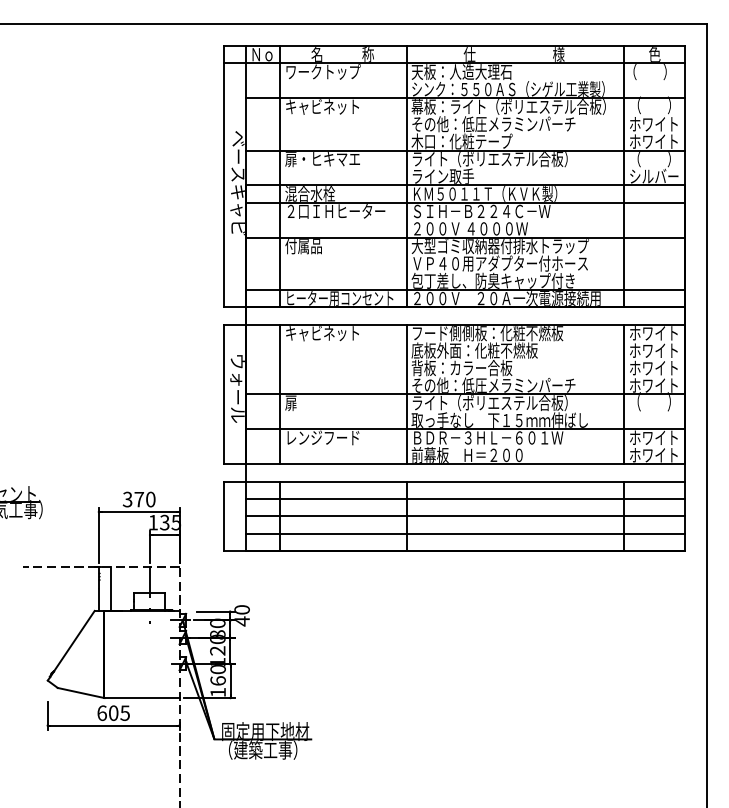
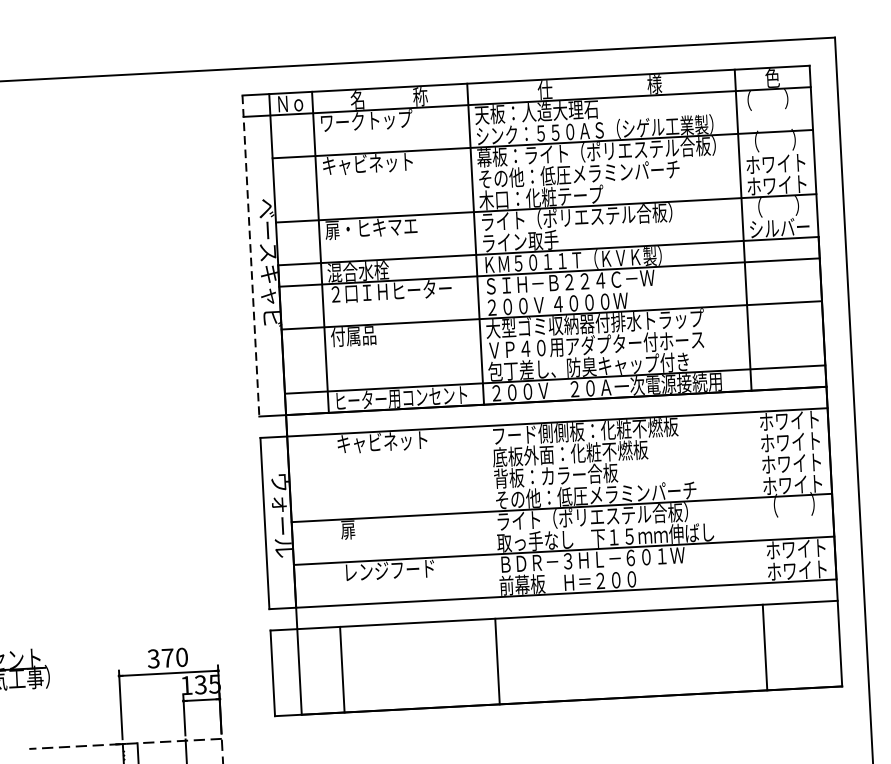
line: (223, 176) -> (250, 255), solid -> dashed
line: (280, 394) -> (334, 519), removed
line: (406, 394) -> (489, 511), removed
line: (624, 394) -> (757, 497), removed
line: (465, 498) -> (568, 635), removed
line: (465, 516) -> (569, 657), removed
line: (465, 533) -> (570, 678), removed

